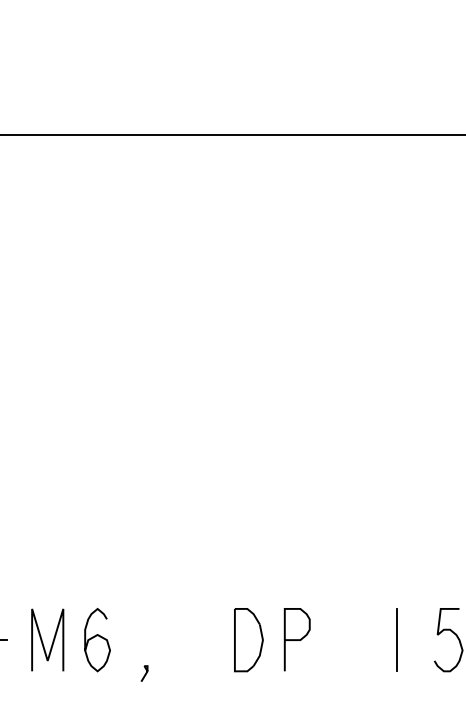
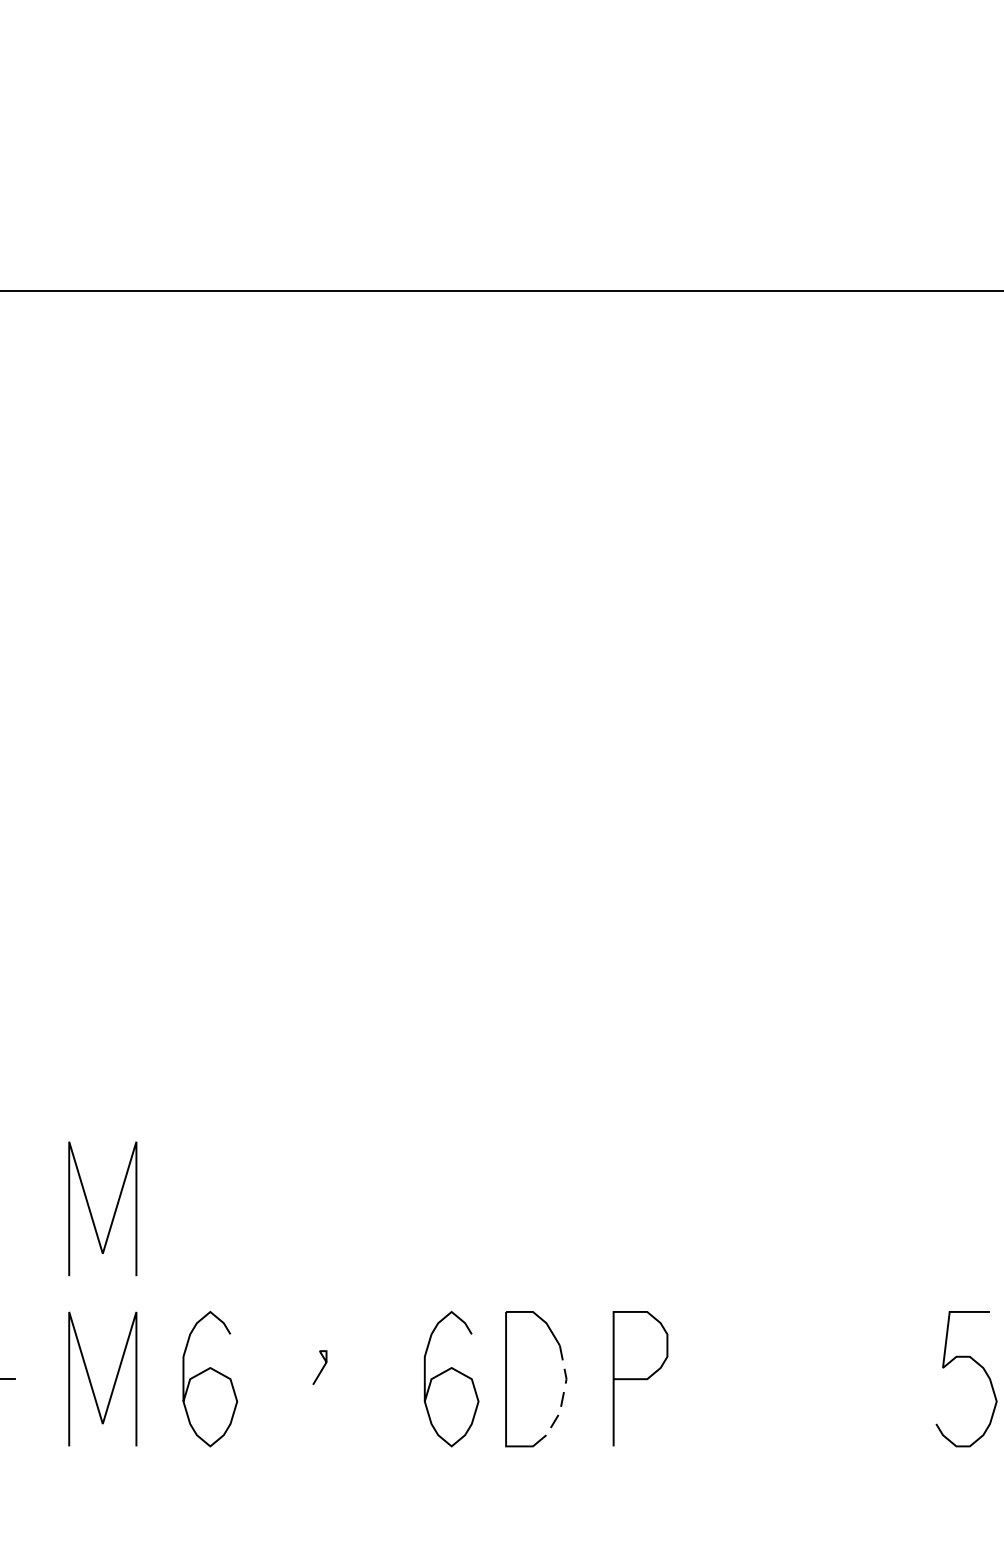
line: (42, 560) -> (91, 1207), added
curve: (207, 637) -> (447, 1373), added
line: (397, 639) -> (856, 1377), removed
line: (261, 646) -> (563, 1392), solid -> dashed
line: (145, 673) -> (322, 1367), moved

